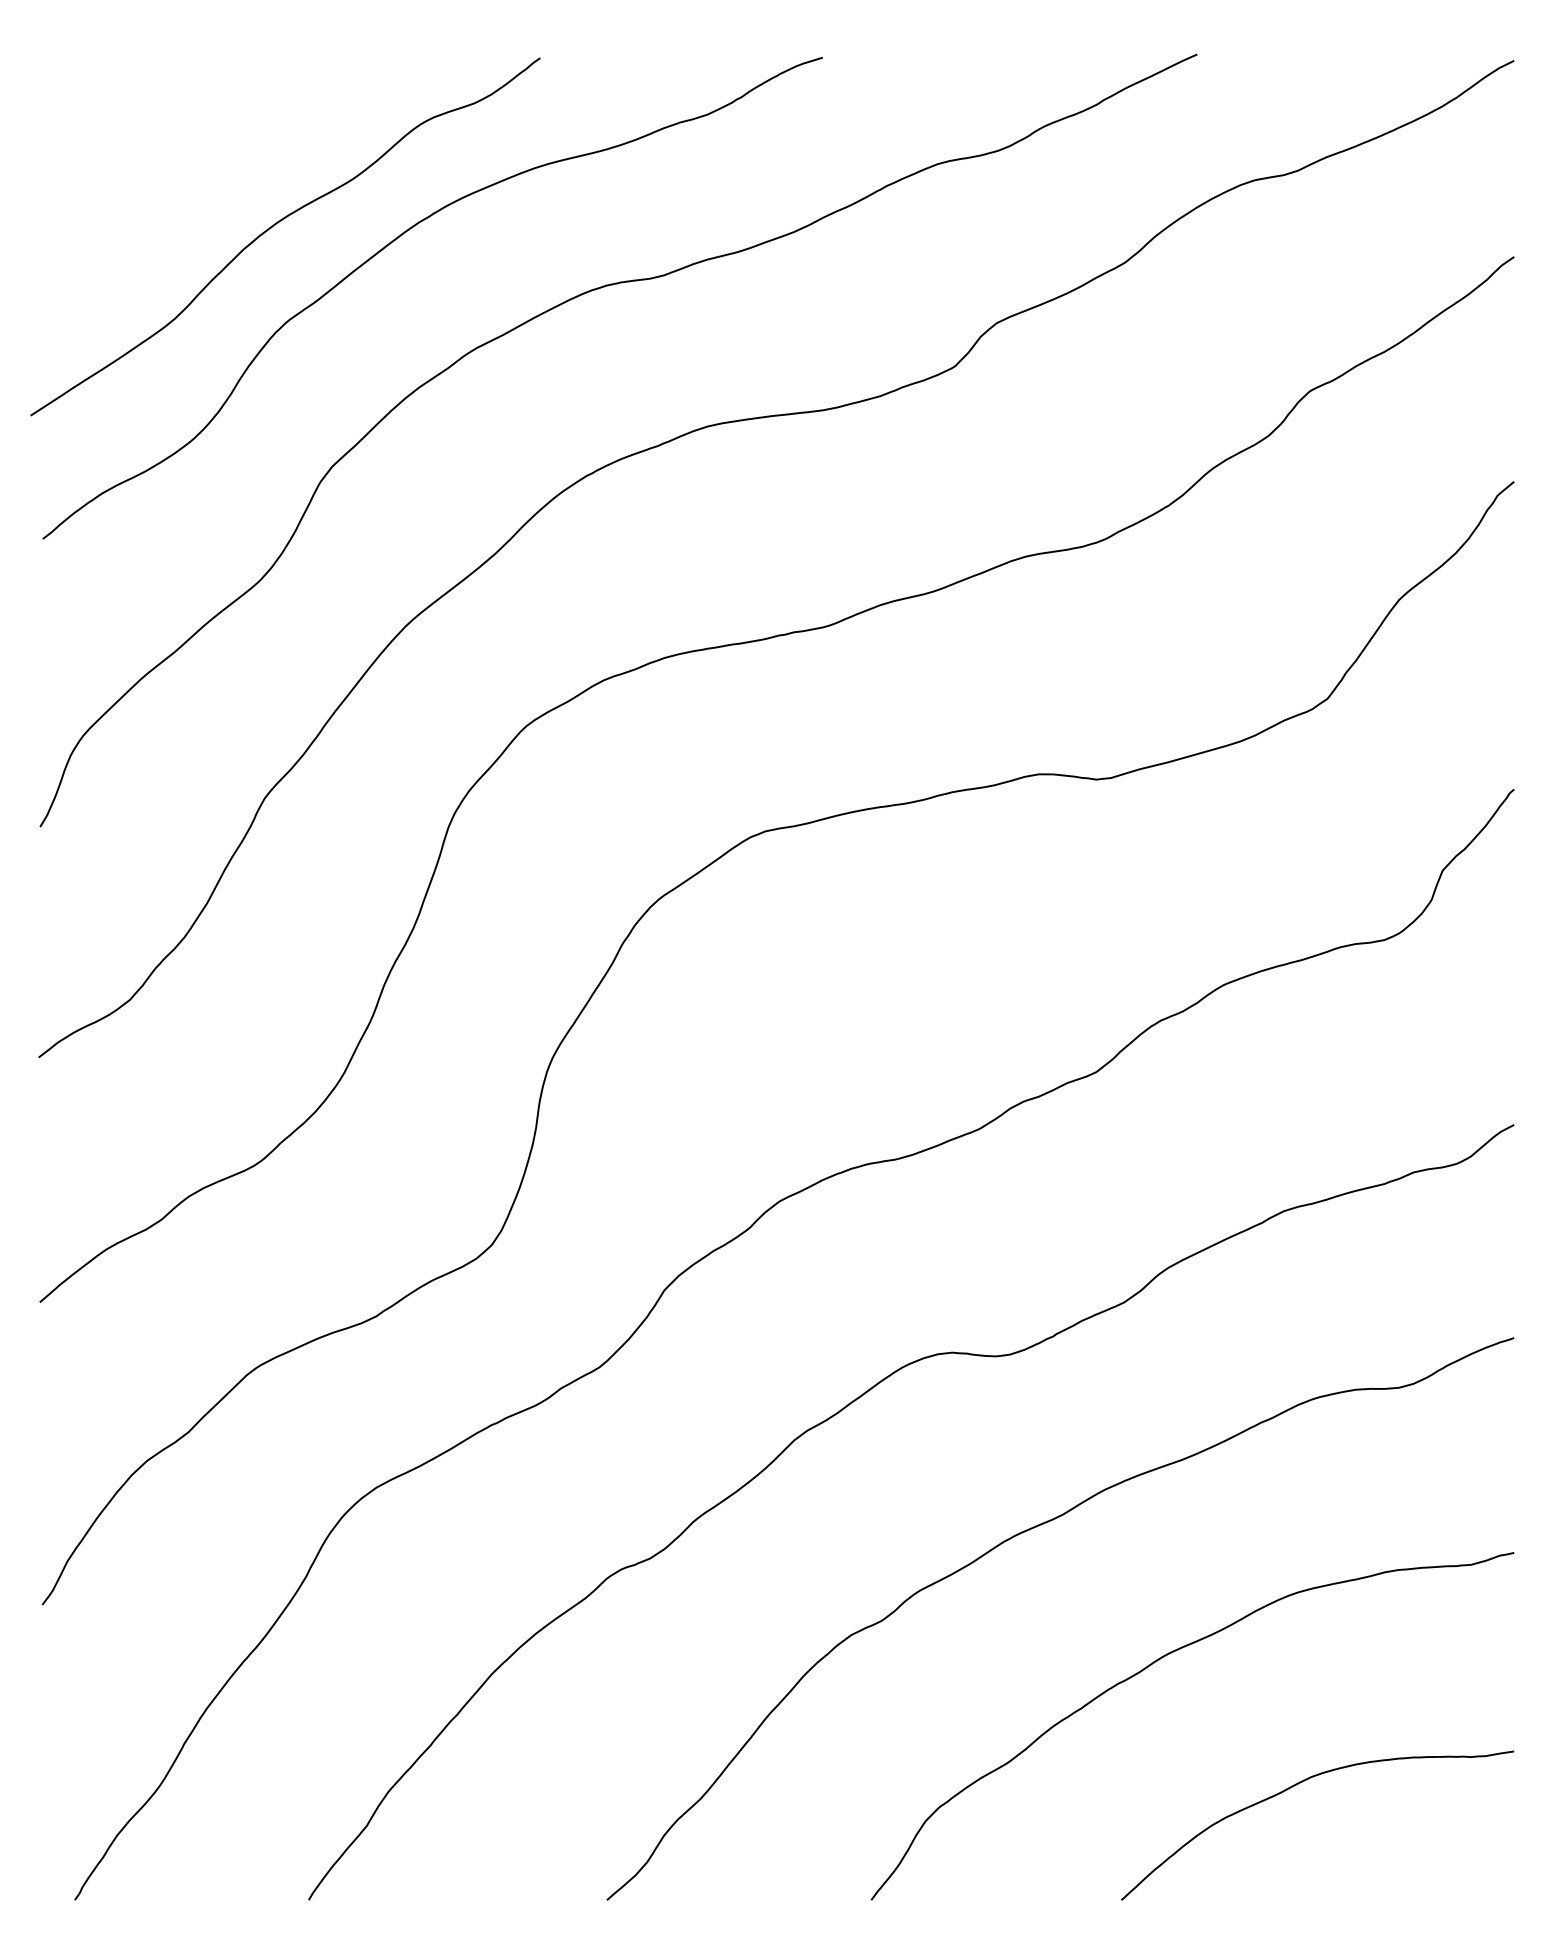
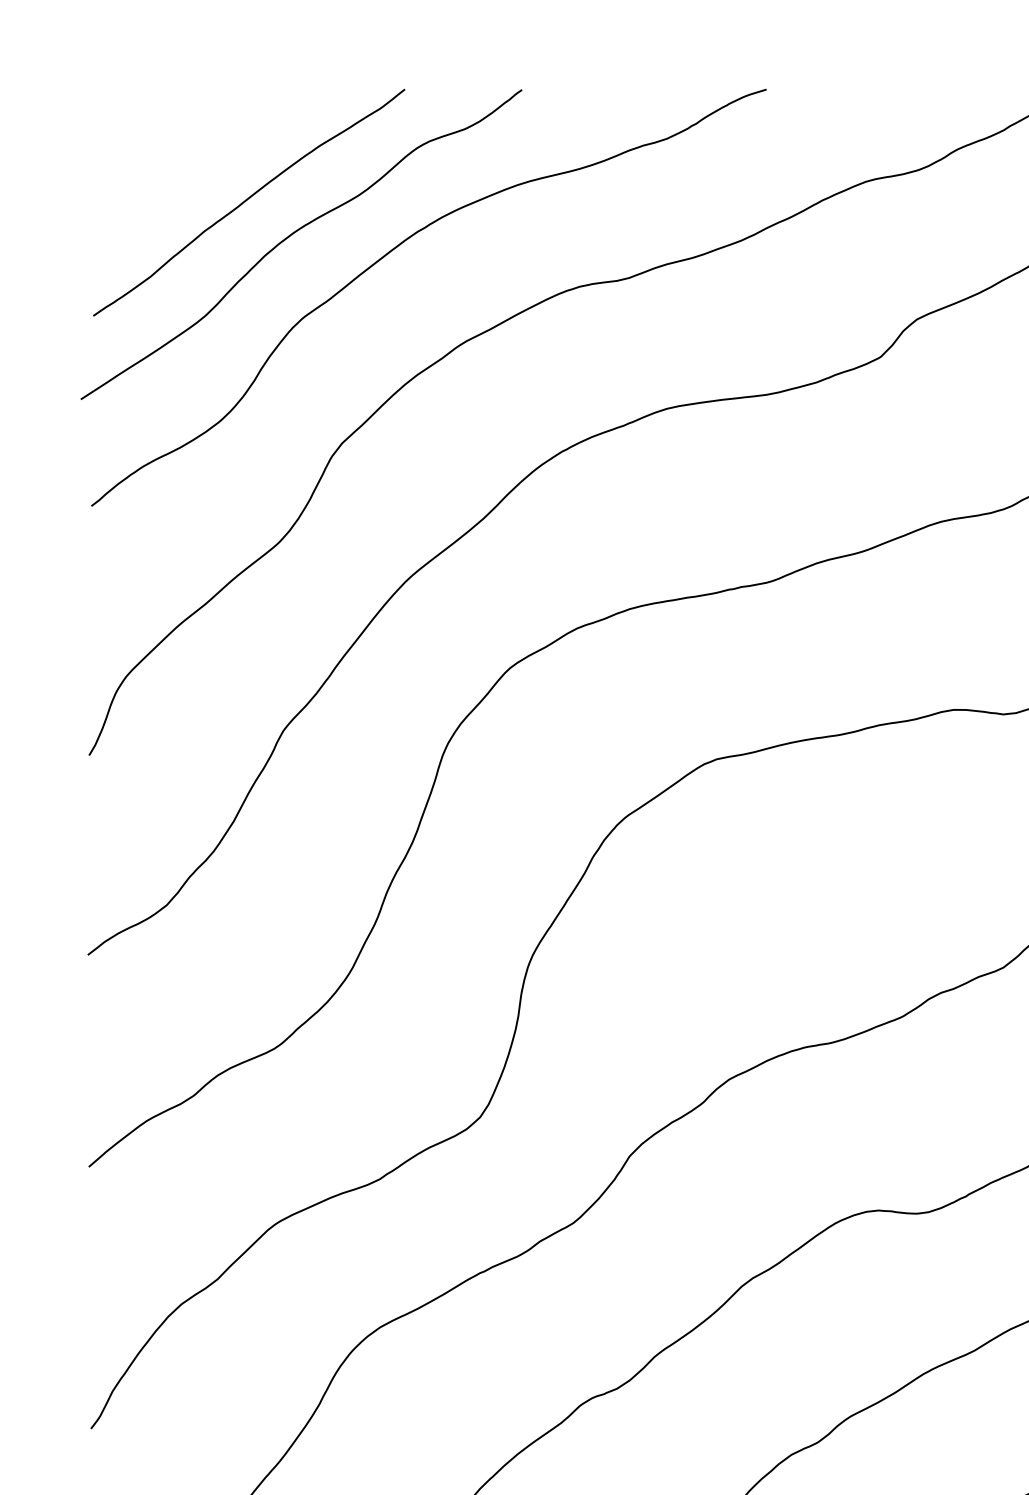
curve: (222, 186) -> (246, 201), added

